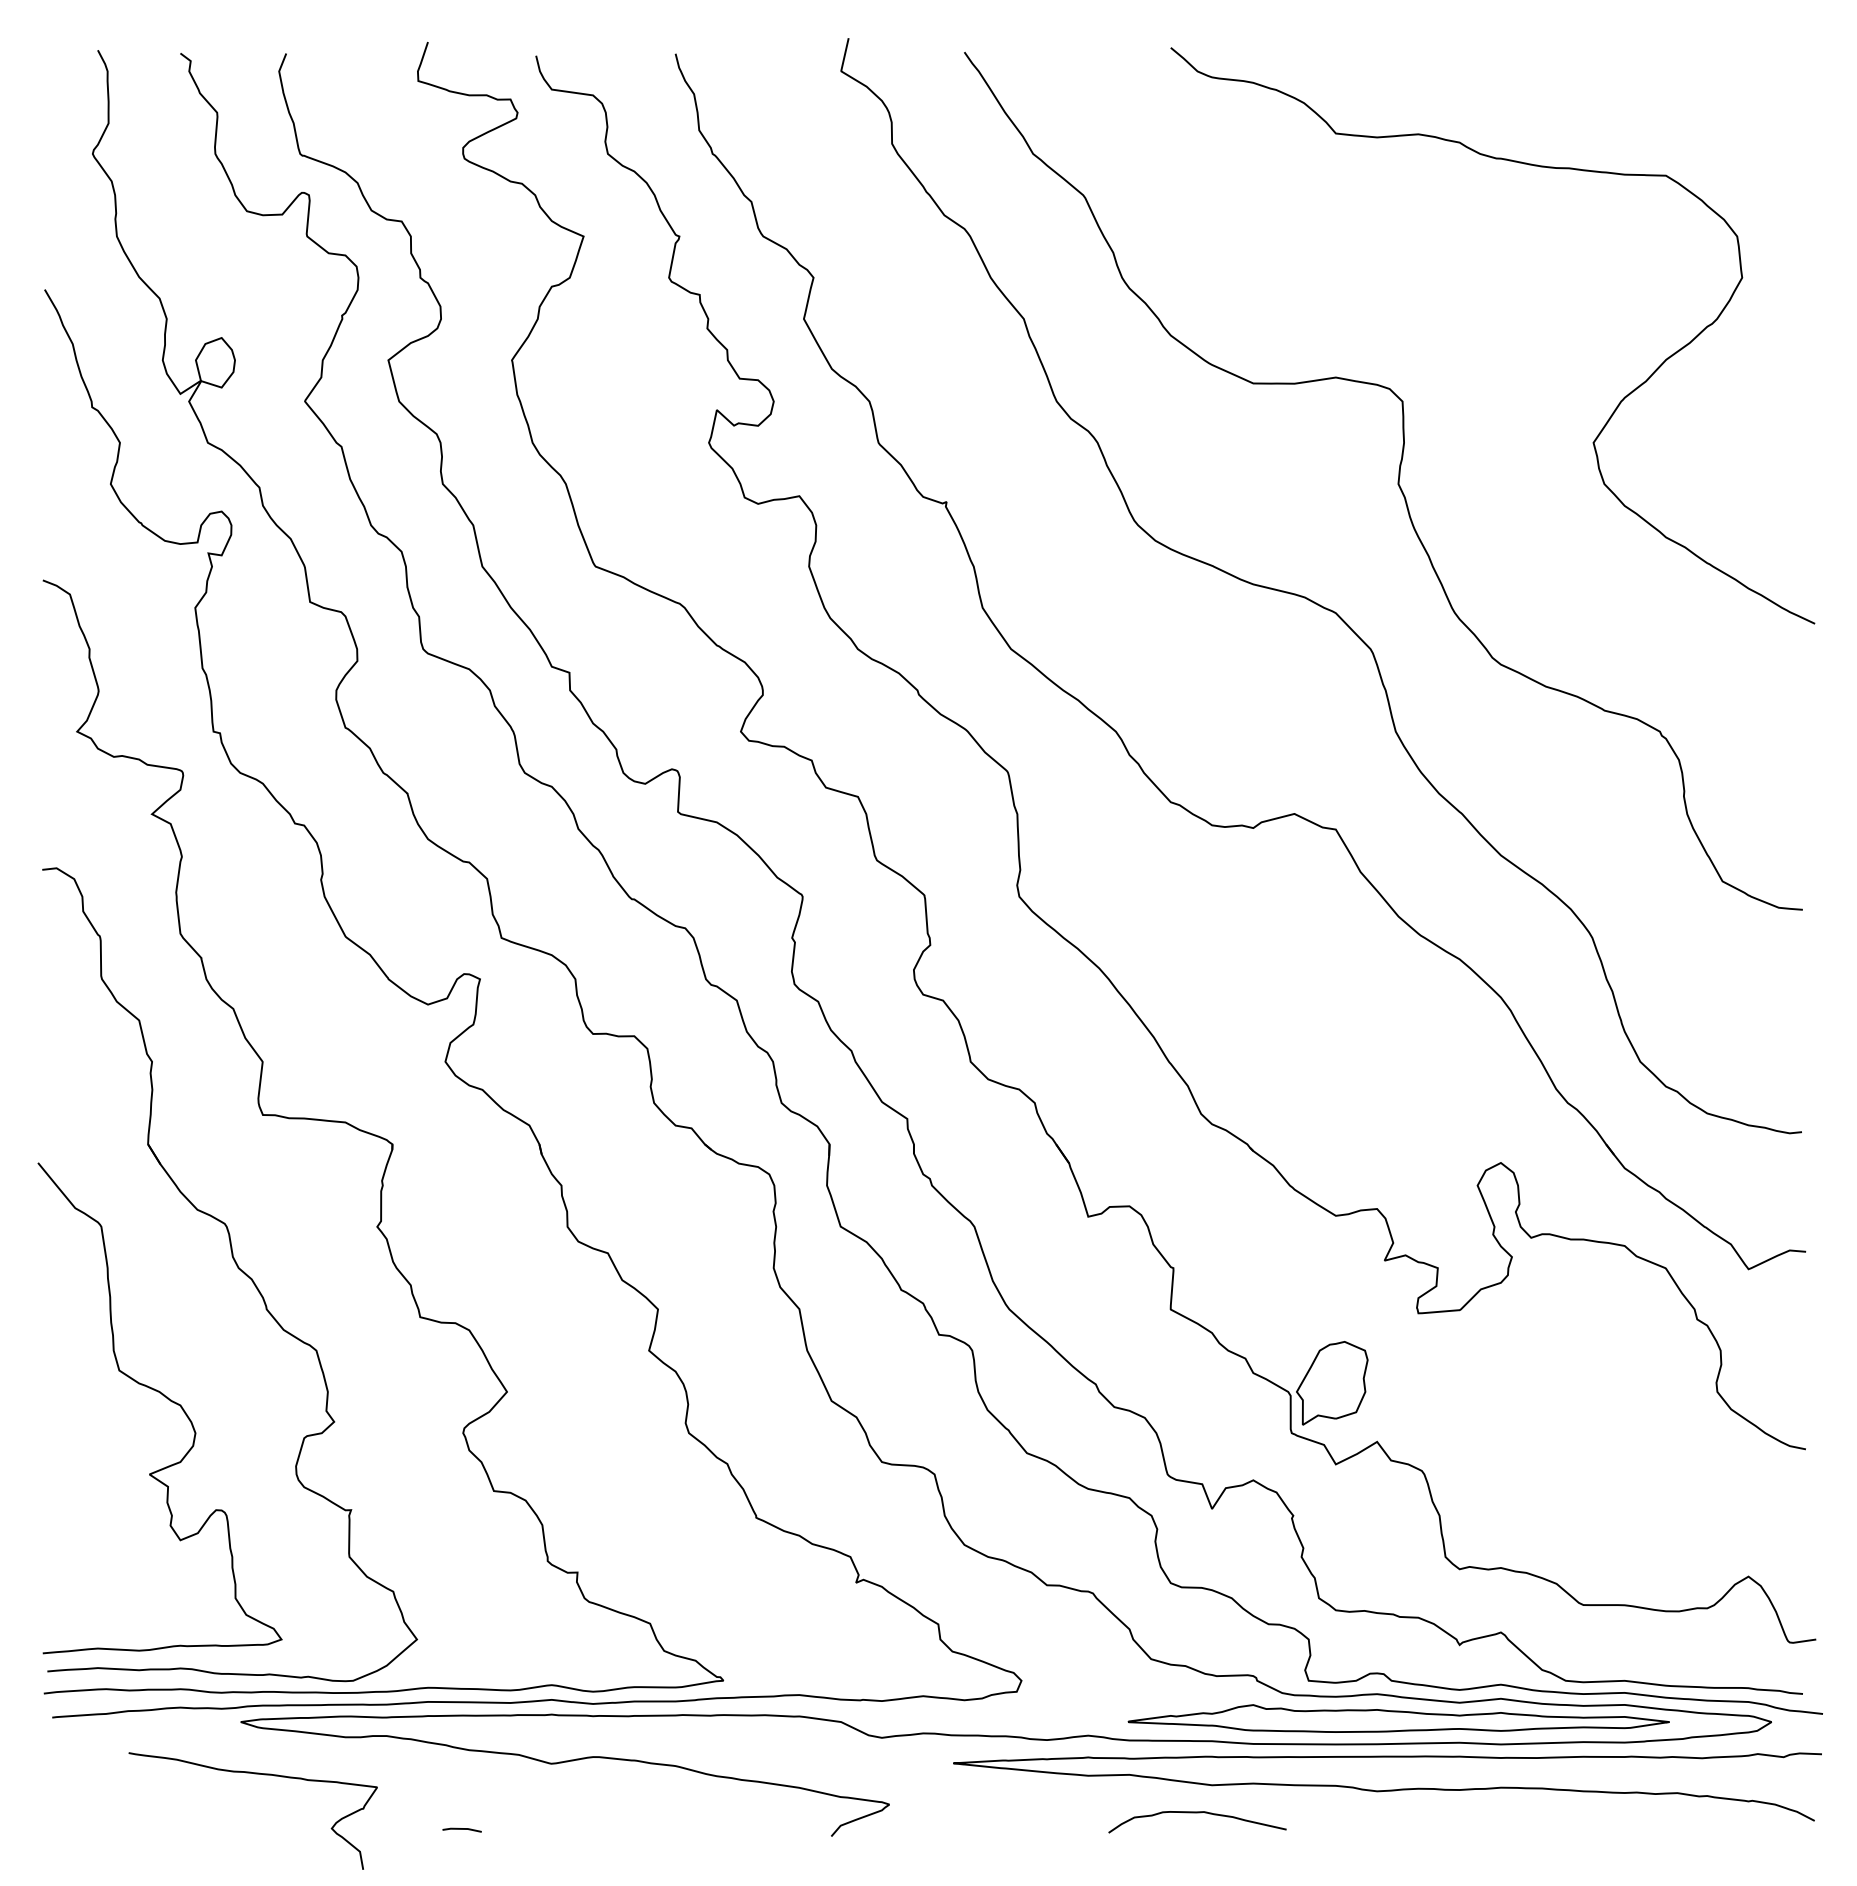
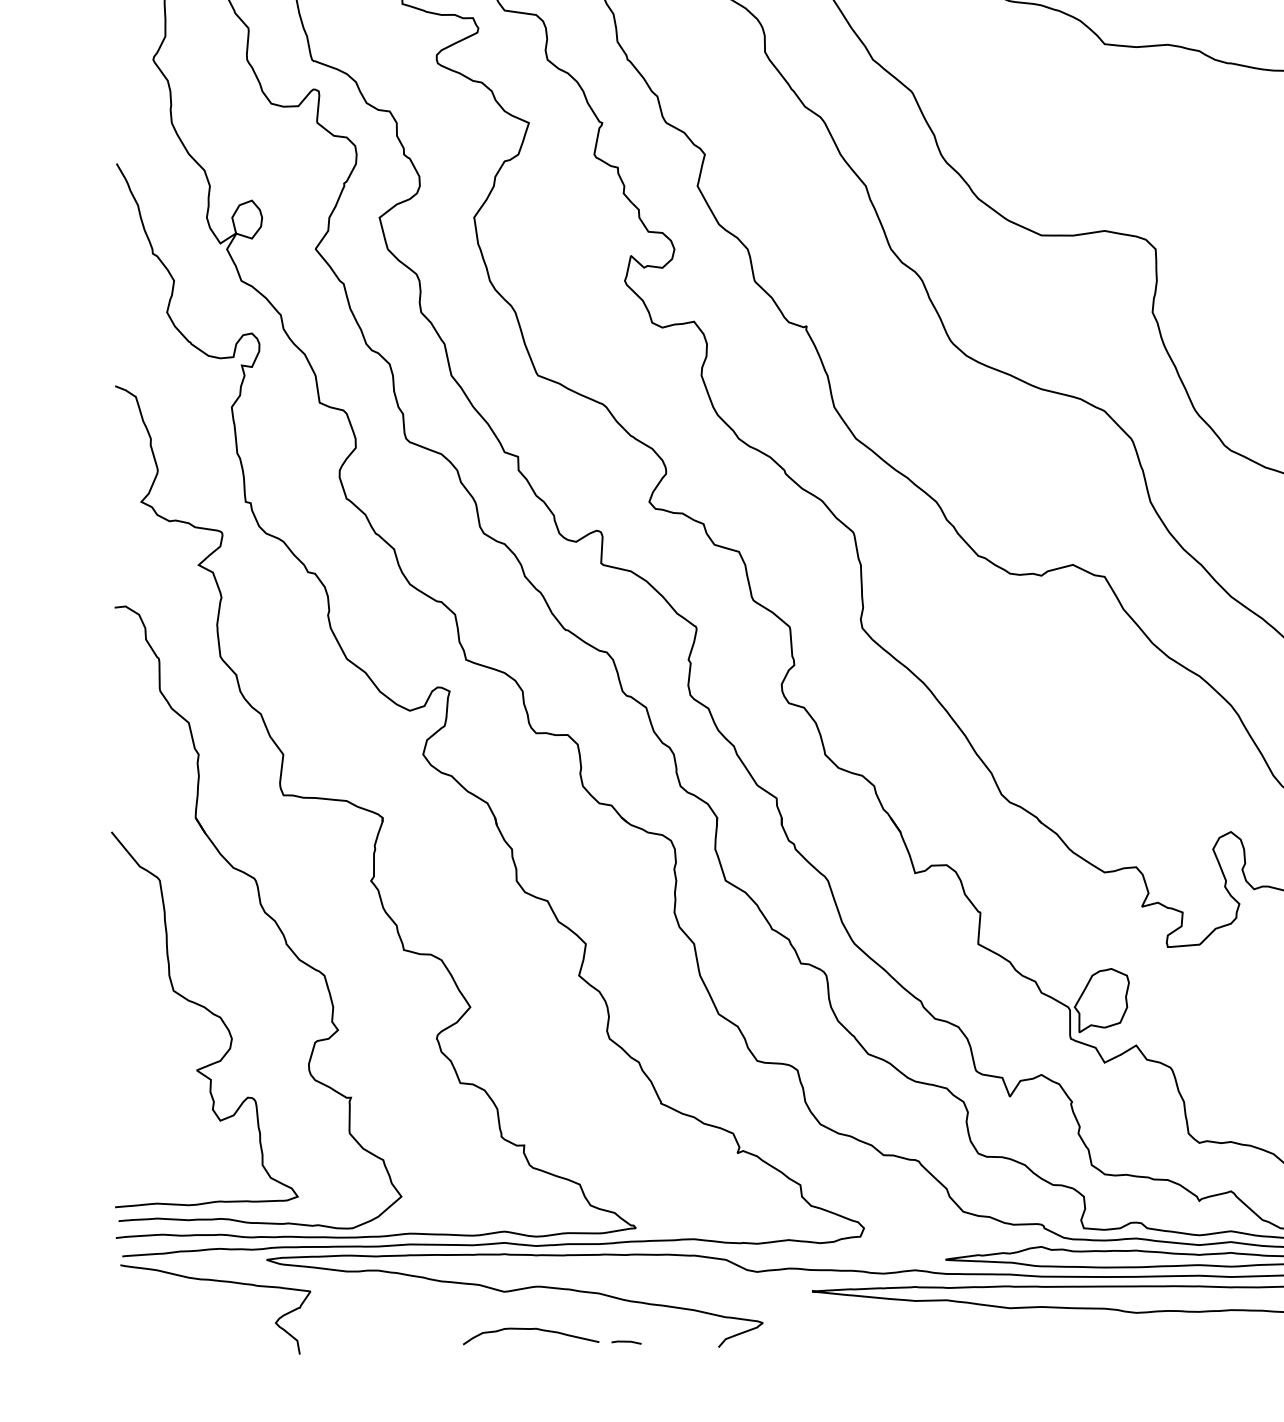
curve: (254, 1774) -> (216, 1281), moved
curve: (1197, 1813) -> (531, 1329), moved
line: (461, 1829) -> (626, 1342), moved

